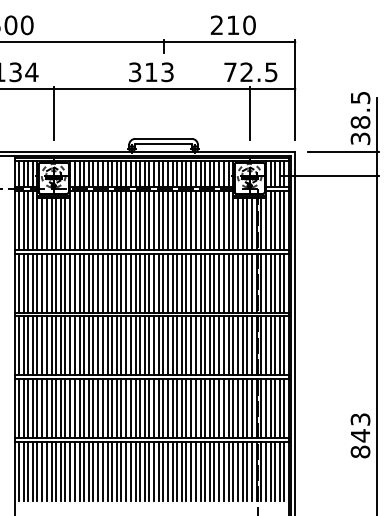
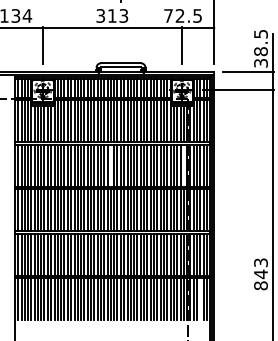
line: (149, 282) -> (111, 165), removed
line: (251, 282) -> (183, 165), removed
line: (275, 470) -> (200, 298), removed

